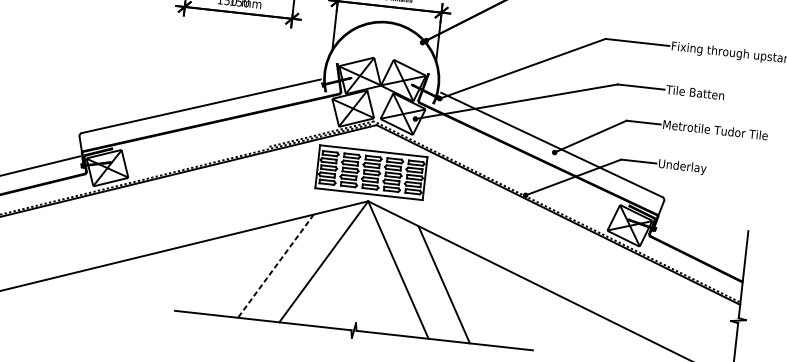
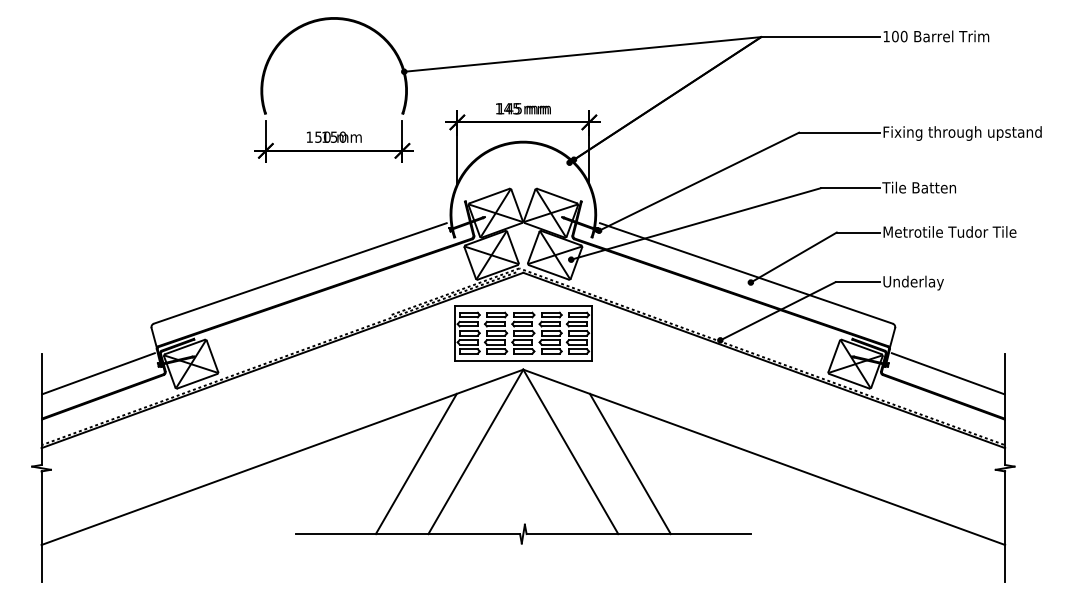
line: (701, 241) -> (947, 373), added
line: (276, 265) -> (416, 463), dashed -> solid

